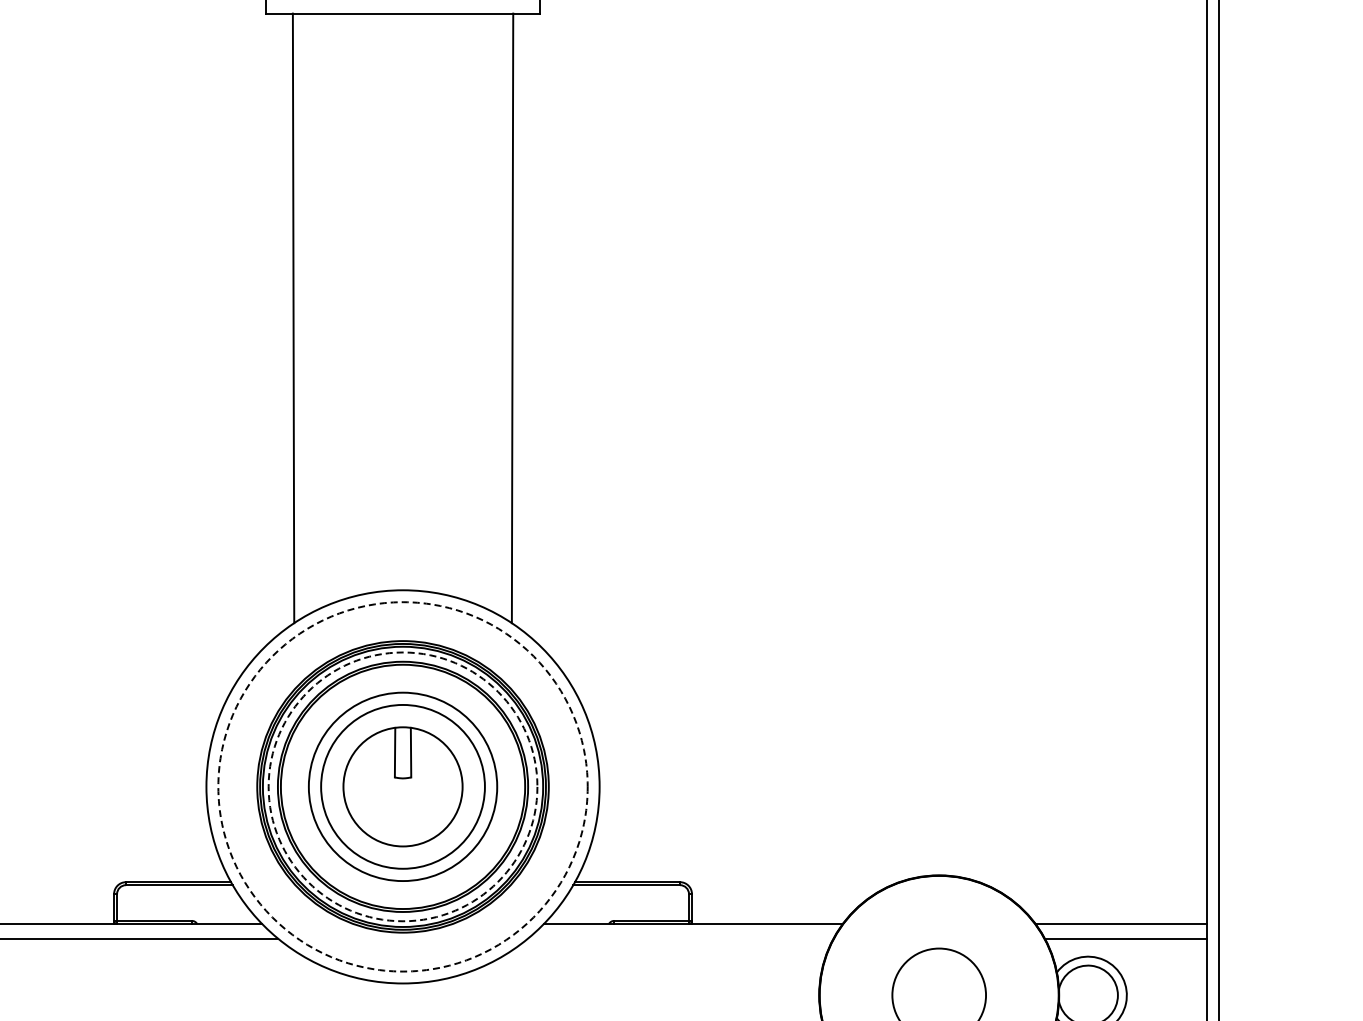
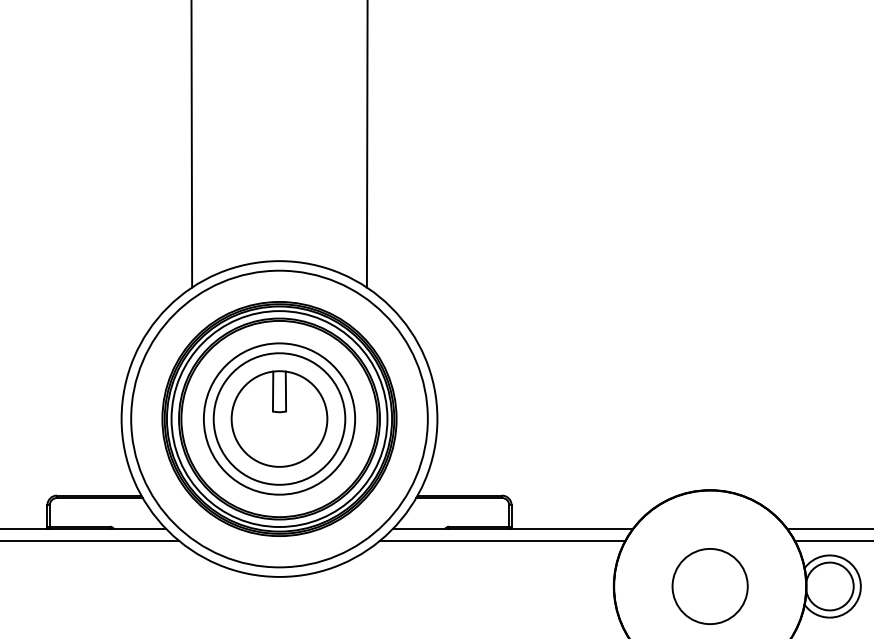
circle: (402, 786) -> (279, 418), dashed -> solid
circle: (402, 786) -> (279, 418), dashed -> solid
line: (680, 938) -> (502, 540), added

